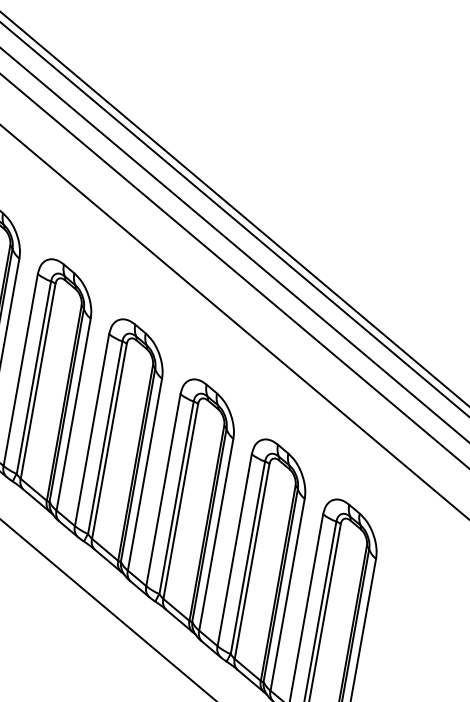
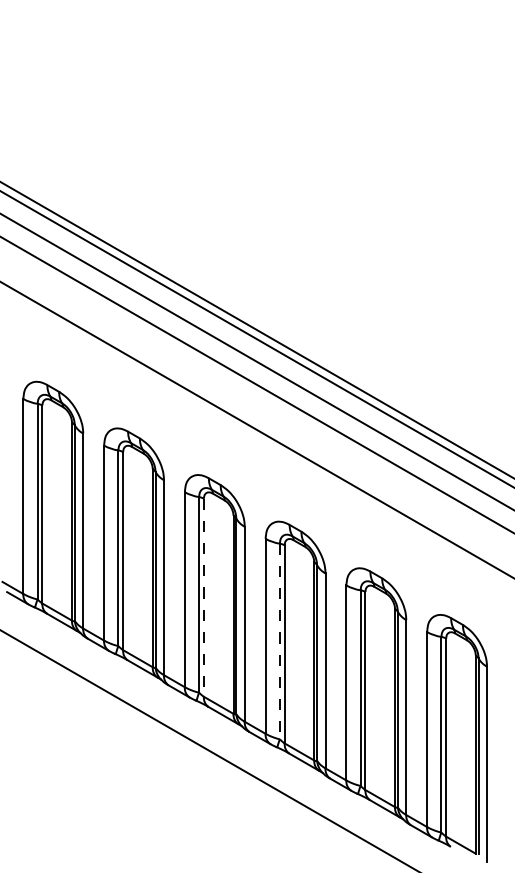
line: (108, 442) -> (203, 598), solid -> dashed
line: (176, 497) -> (279, 641), solid -> dashed

